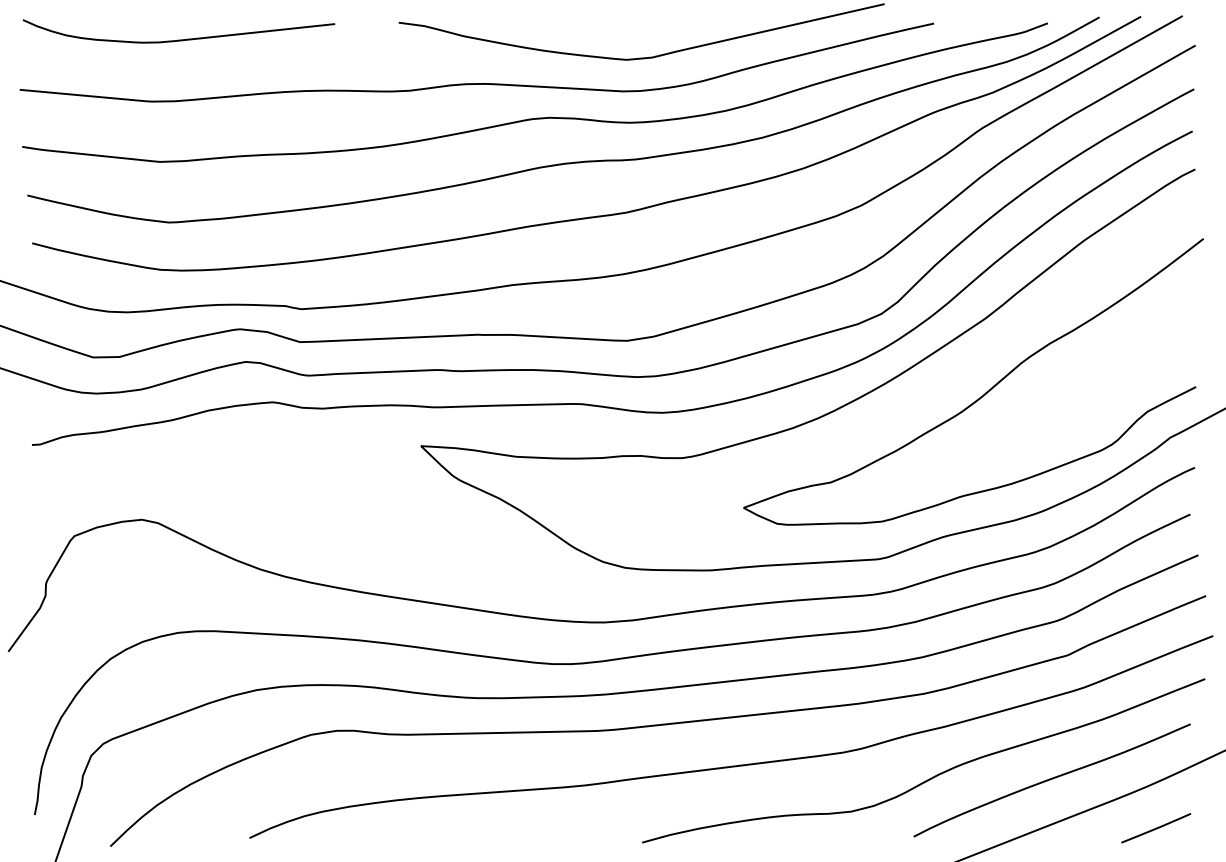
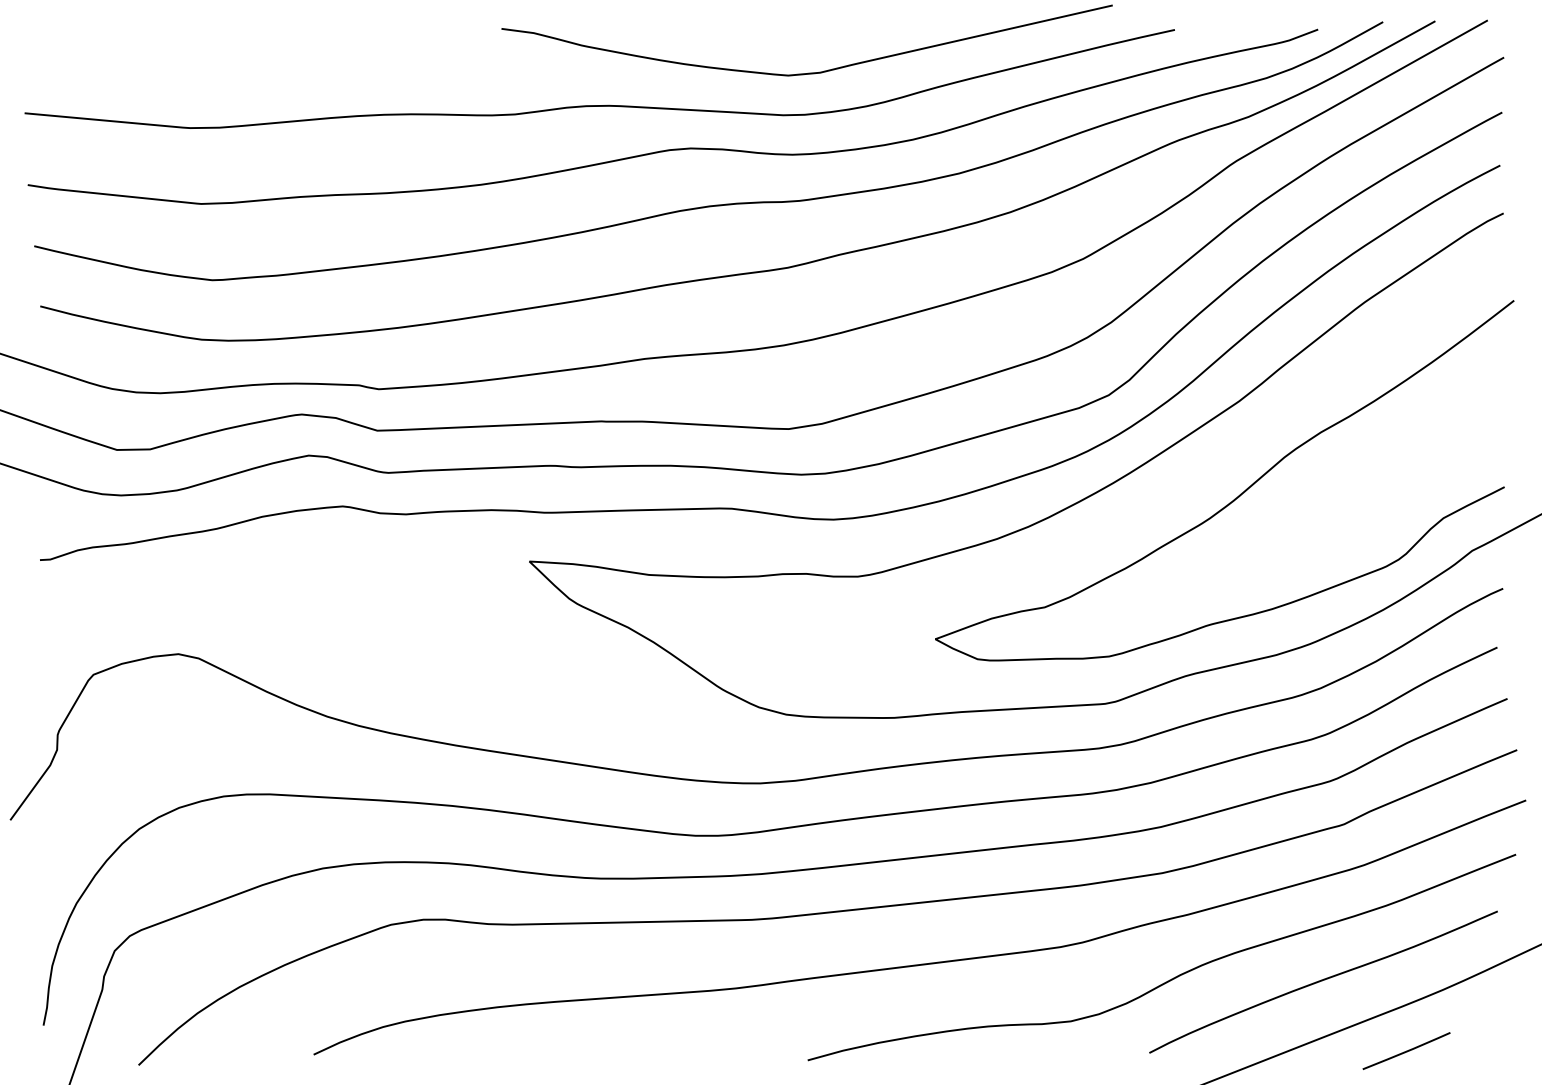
curve: (178, 39) -> (224, 49), removed
line: (1156, 828) -> (1406, 1051), moved

